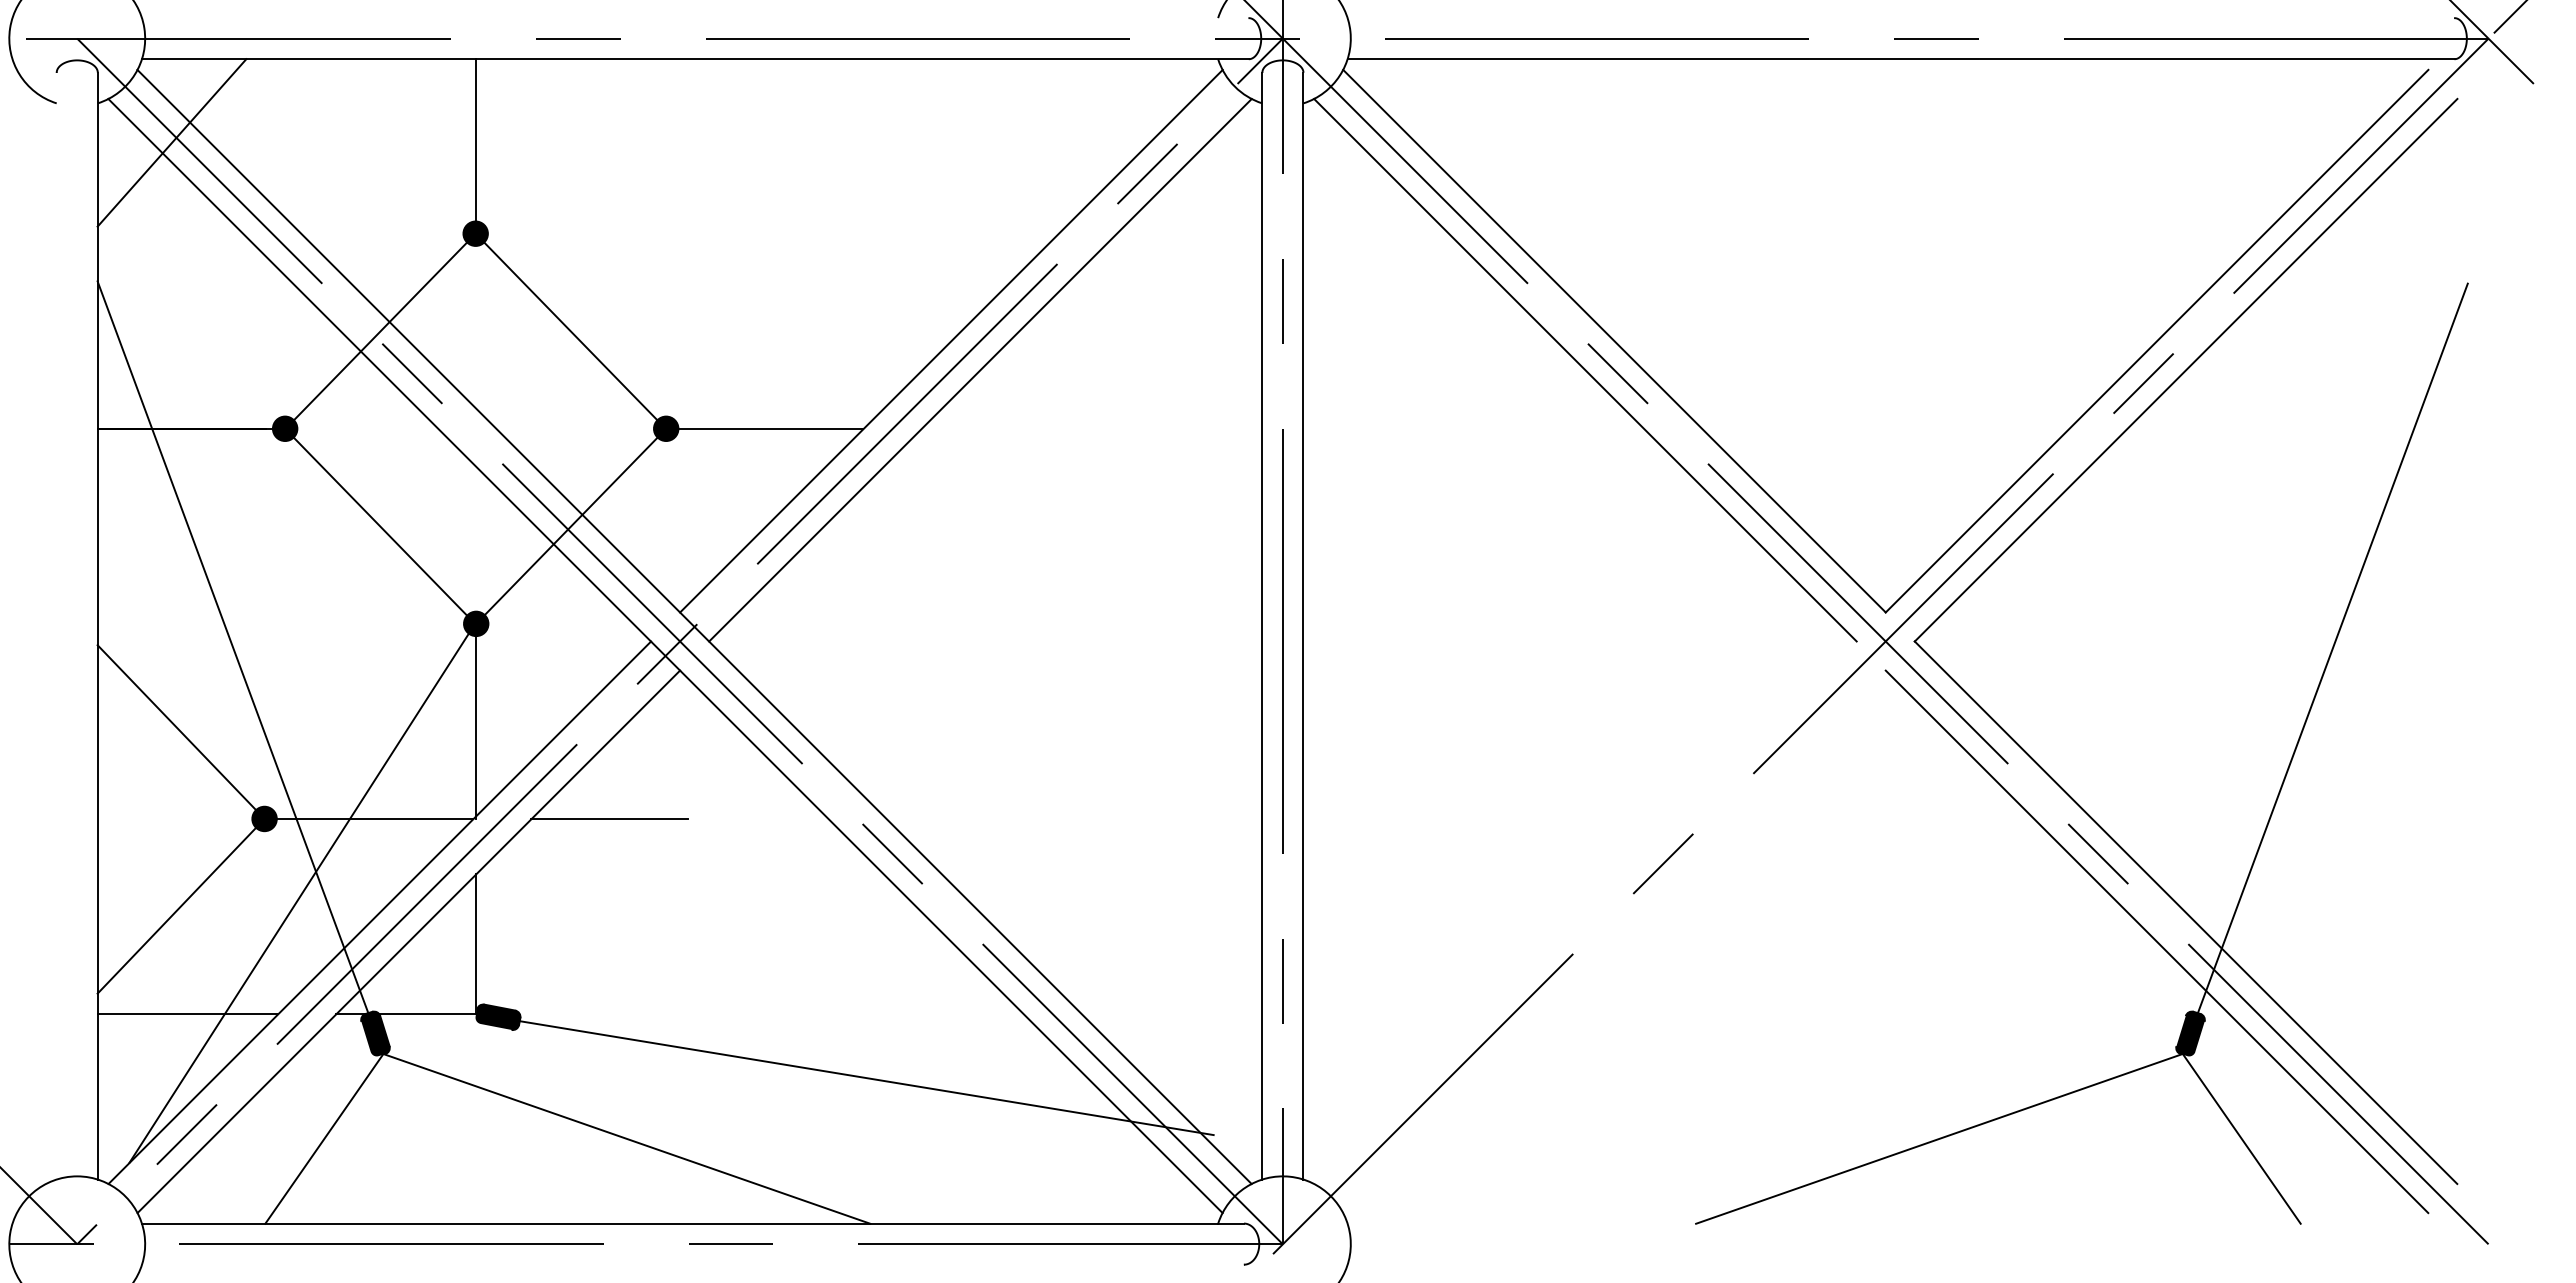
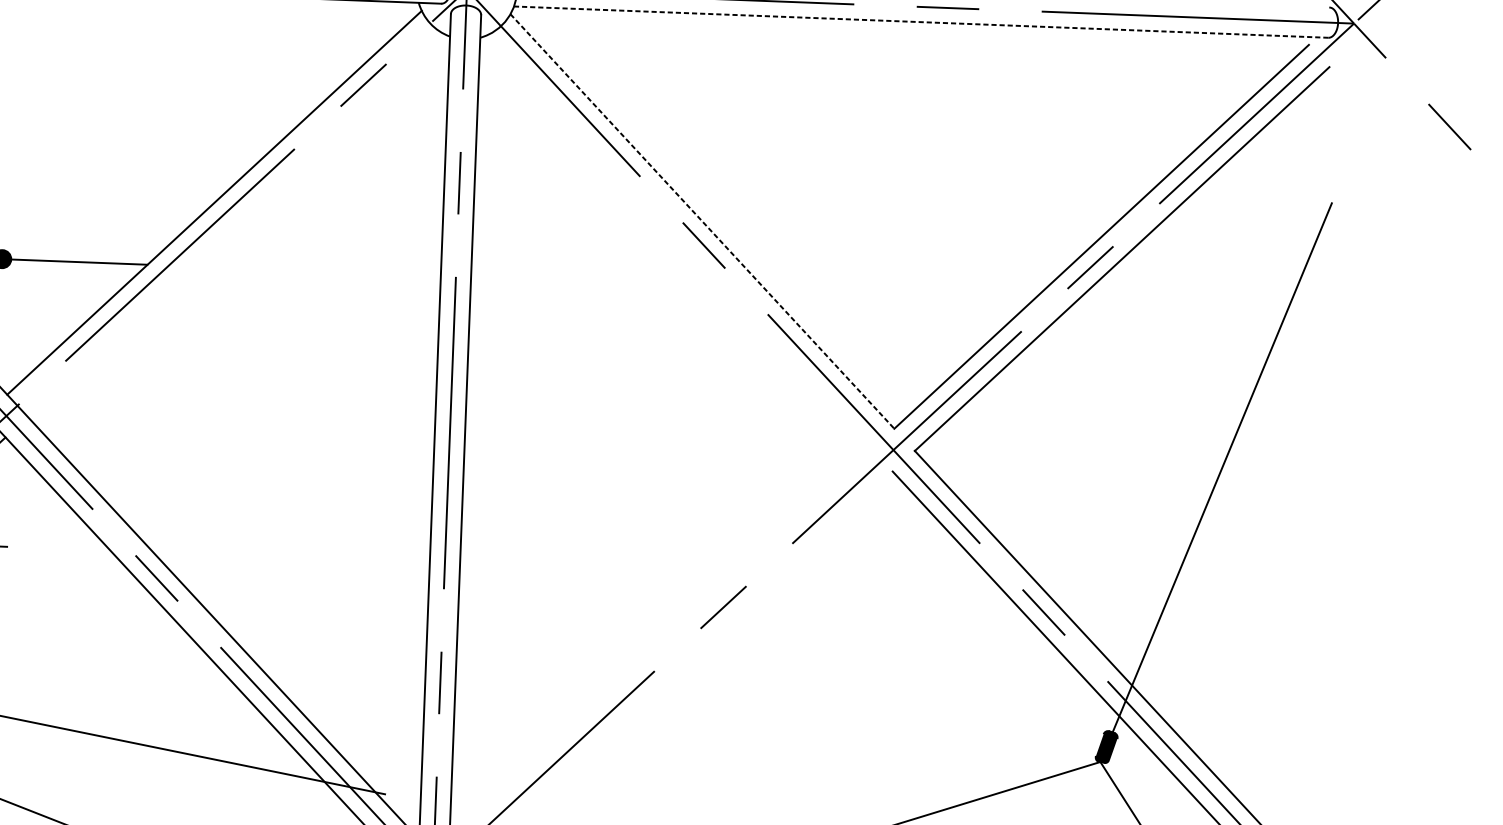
line: (1900, 59) -> (920, 22), solid -> dashed
line: (1614, 341) -> (702, 221), solid -> dashed
line: (980, 369) -> (235, 224), removed
line: (1585, 369) -> (680, 241), removed

